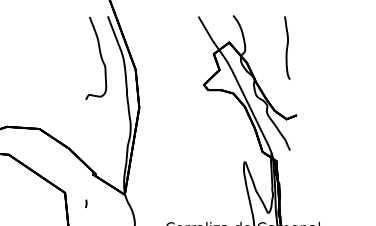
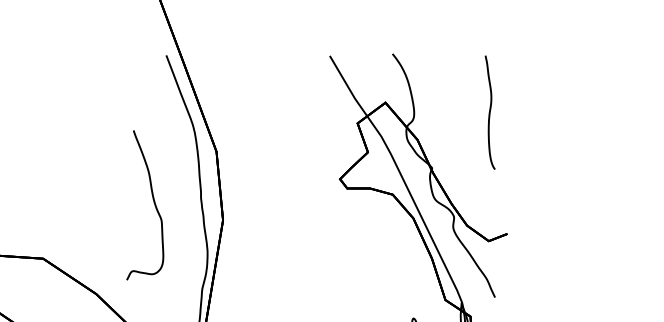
curve: (100, 58) -> (153, 205), moved

